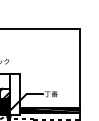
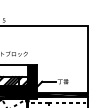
fill: (14, 93) -> (32, 81), added

